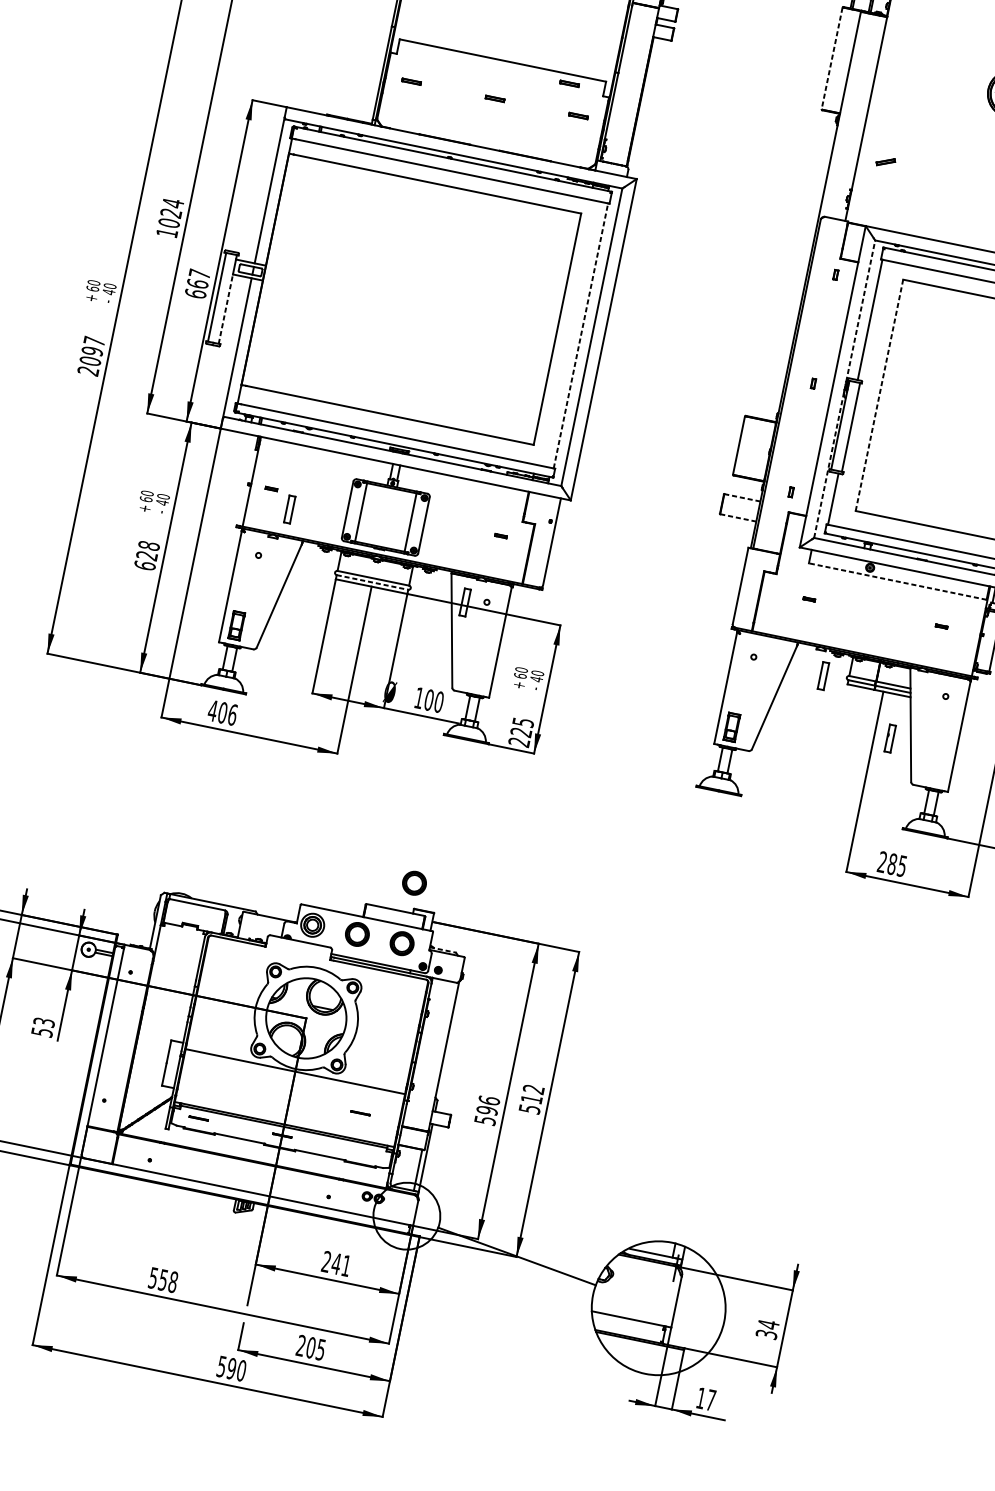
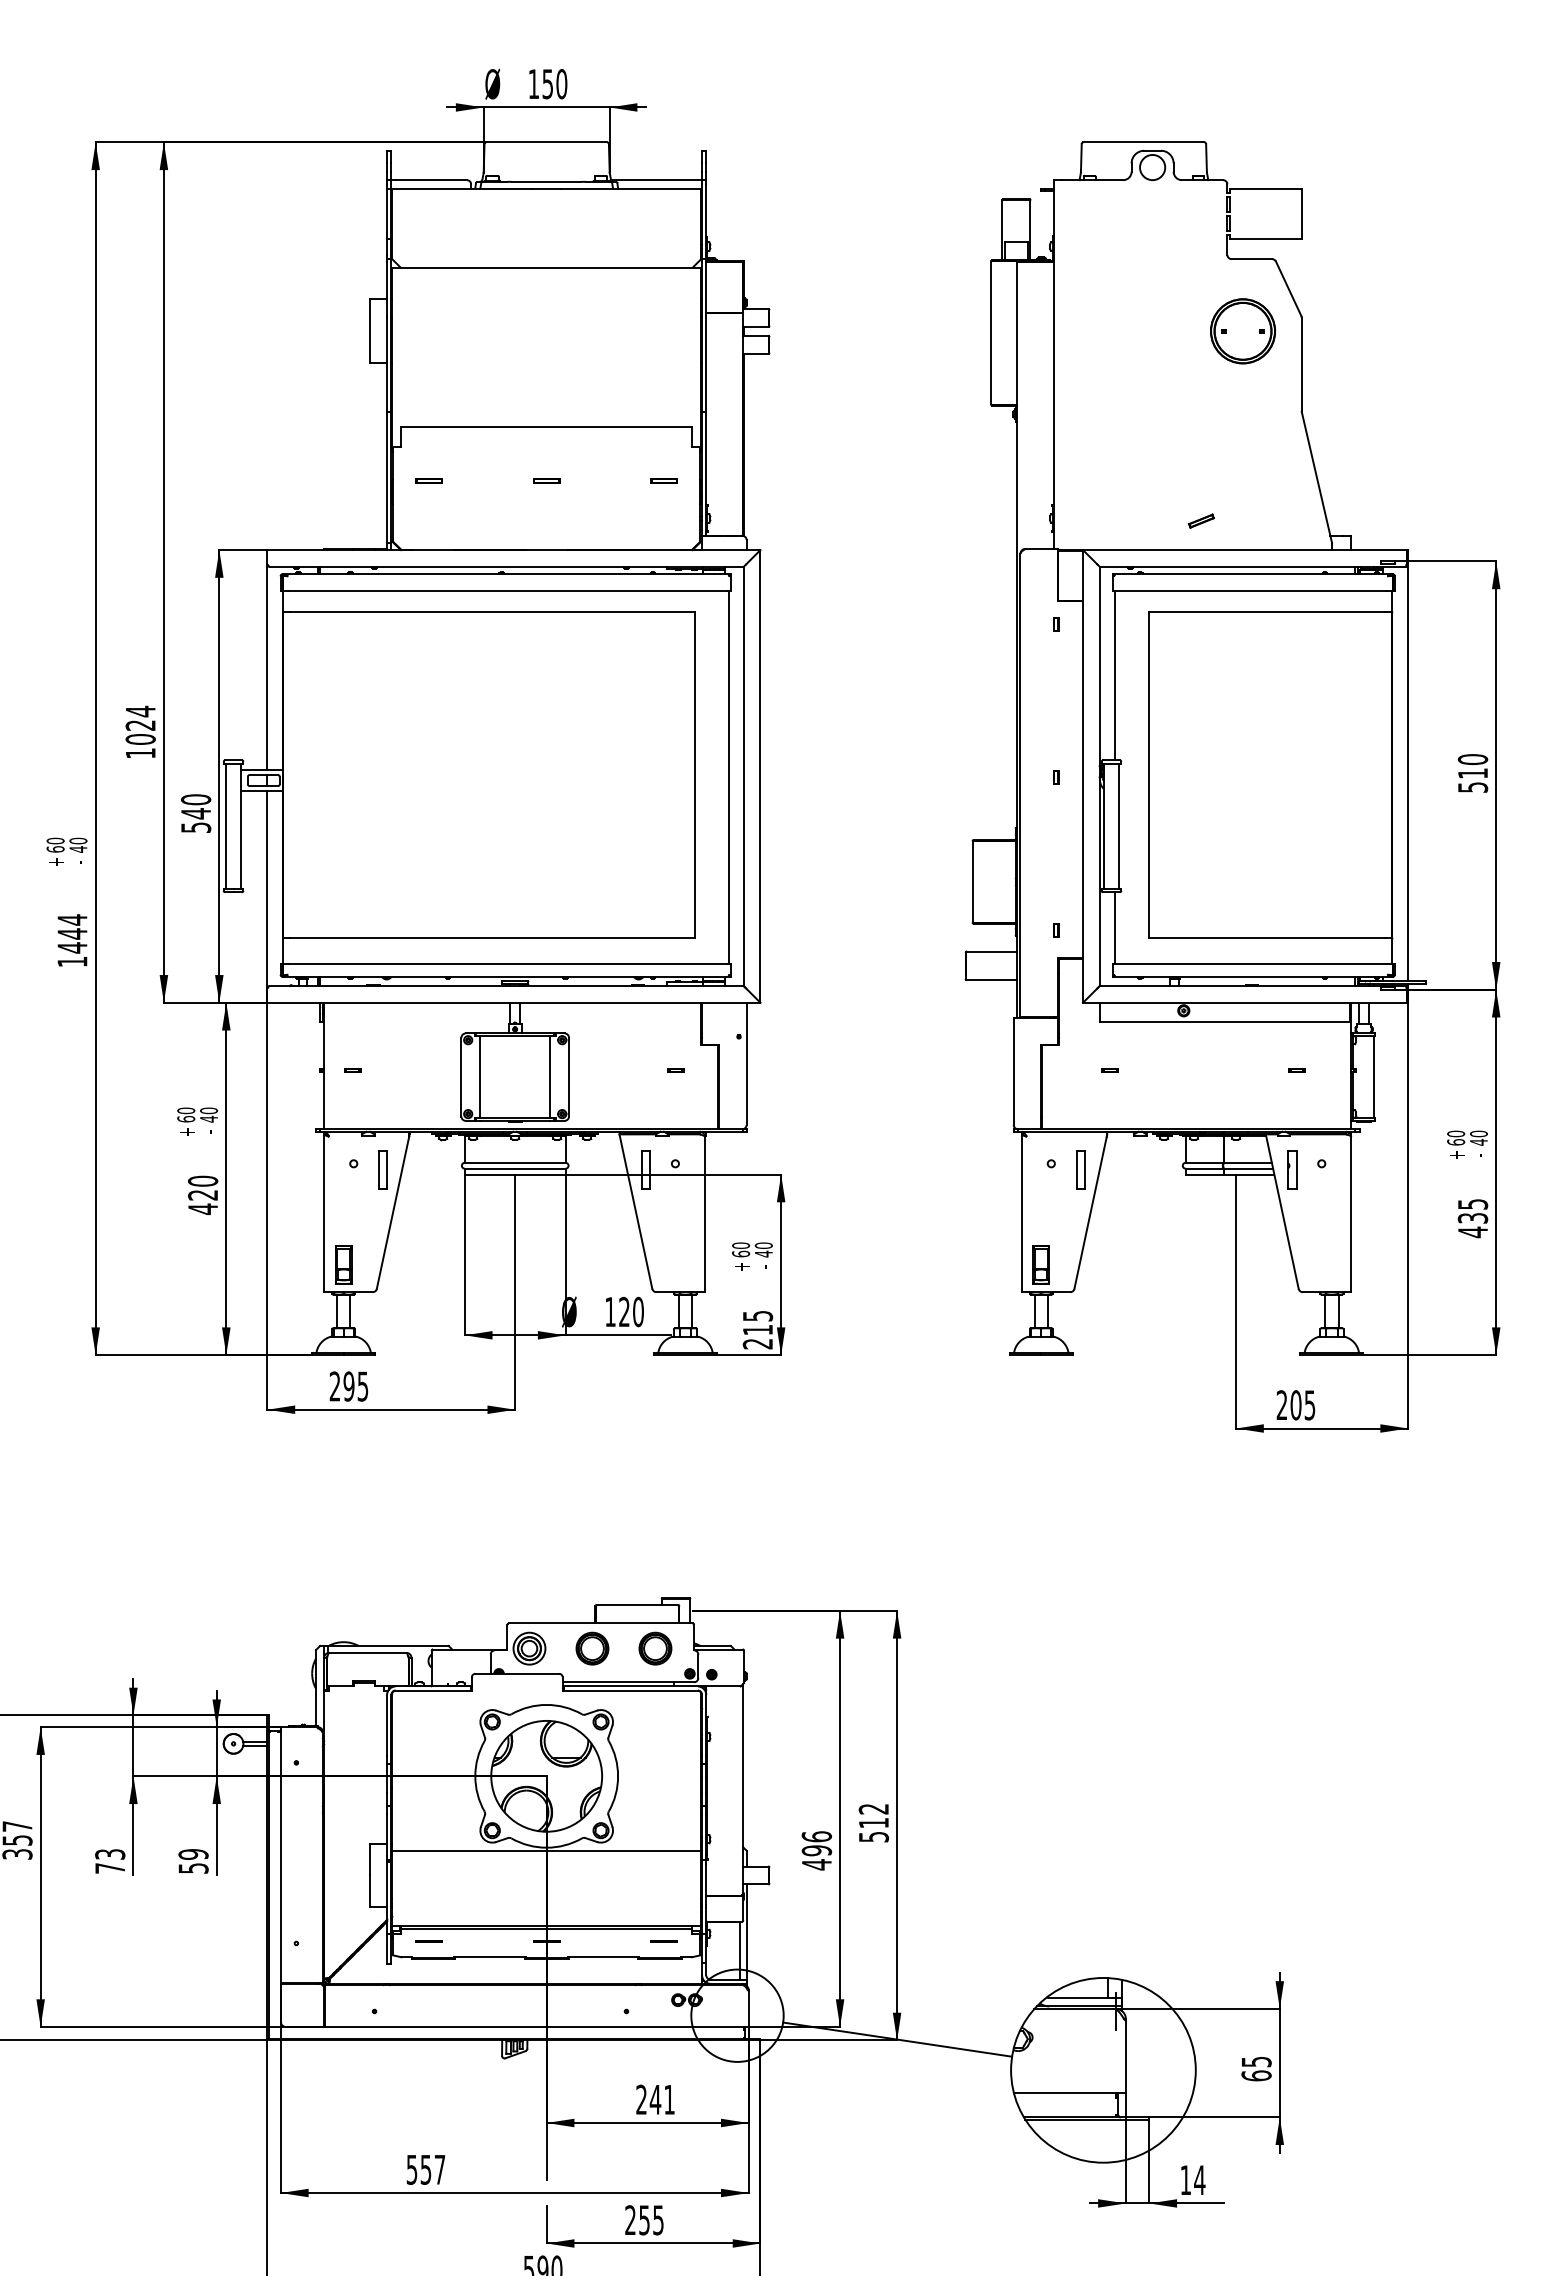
line: (832, 58) -> (991, 333), dashed -> solid
part: (569, 83) -> (642, 439), removed
part: (885, 161) -> (1201, 520), moved
text: (198, 283) -> (196, 813), 667 -> 540
line: (226, 308) -> (241, 839), dashed -> solid
line: (580, 335) -> (728, 777), dashed -> solid
text: (91, 355) -> (72, 940), 2097 -> 1444
line: (844, 389) -> (1099, 776), dashed -> solid
line: (879, 395) -> (1148, 775), dashed -> solid
line: (742, 497) -> (991, 951), dashed -> solid
part: (289, 509) -> (382, 1169), moved
line: (738, 517) -> (992, 979), dashed -> solid
text: (147, 556) -> (203, 1195), 628 -> 420
line: (897, 581) -> (1224, 1021), dashed -> solid
line: (372, 582) -> (515, 1168), dashed -> solid
part: (823, 675) -> (1080, 1169), moved
text: (429, 699) -> (624, 1311), 100 -> 120
text: (222, 712) -> (348, 1386), 406 -> 295
text: (520, 732) -> (757, 1330), 225 -> 215
part: (890, 738) -> (1292, 1169), moved
text: (891, 864) -> (1295, 1405), 285 -> 205
part: (414, 883) -> (655, 1563), removed
line: (443, 949) -> (712, 1645), dashed -> solid
text: (44, 1022) -> (193, 1854), 53 -> 59
line: (359, 1113) -> (663, 1941), moved
text: (485, 1120) -> (817, 1864), 596 -> 496
text: (172, 1281) -> (439, 2169), 558 -> 557
text: (767, 1329) -> (1256, 2068), 34 -> 65
text: (311, 1347) -> (644, 2220), 205 -> 255
text: (710, 1399) -> (1199, 2179), 17 -> 14

